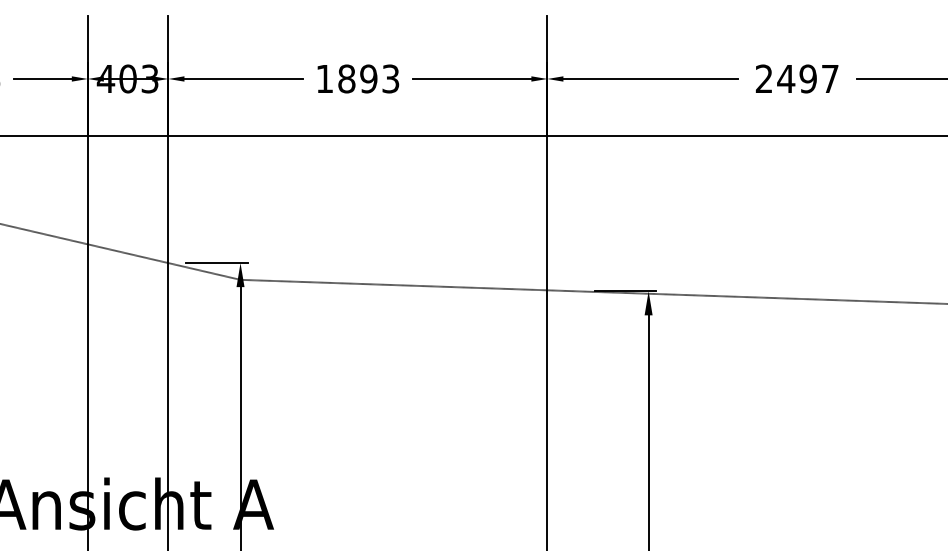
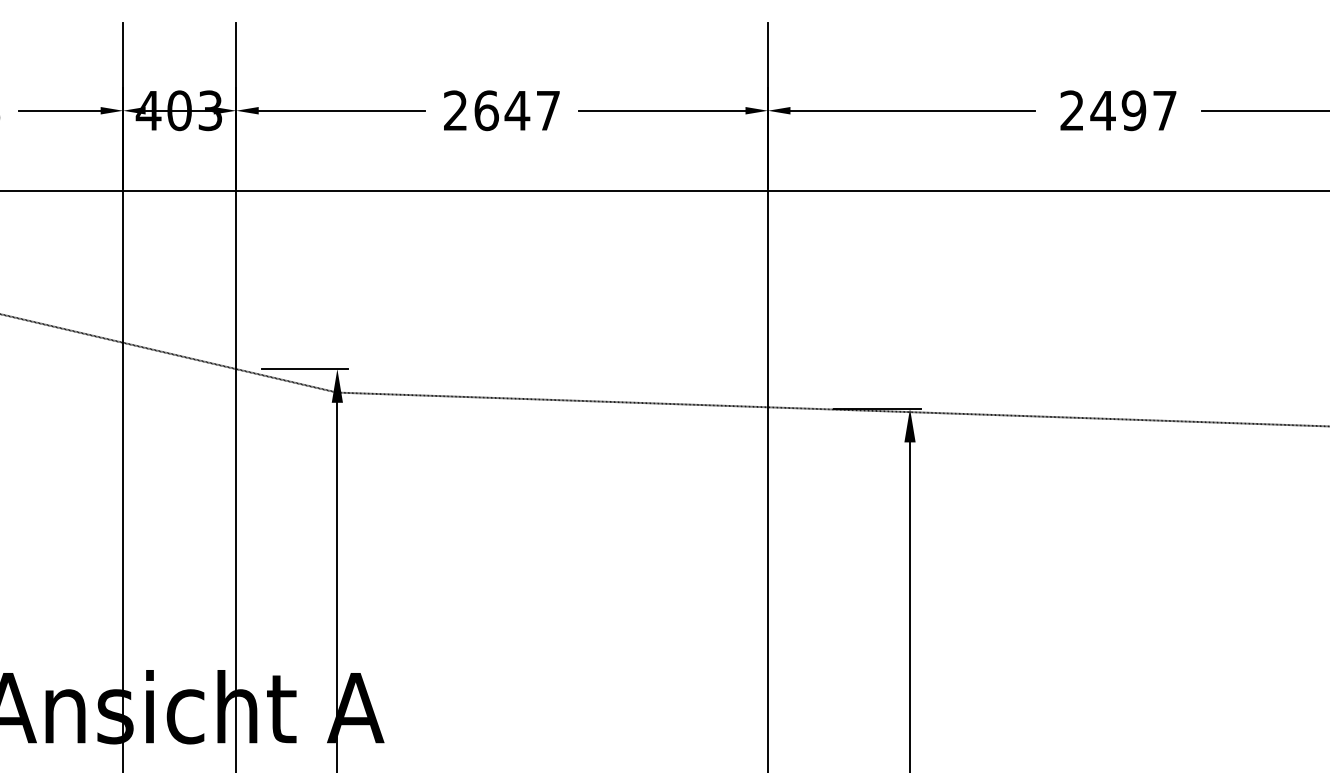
text: (357, 78) -> (501, 110), 1893 -> 2647

